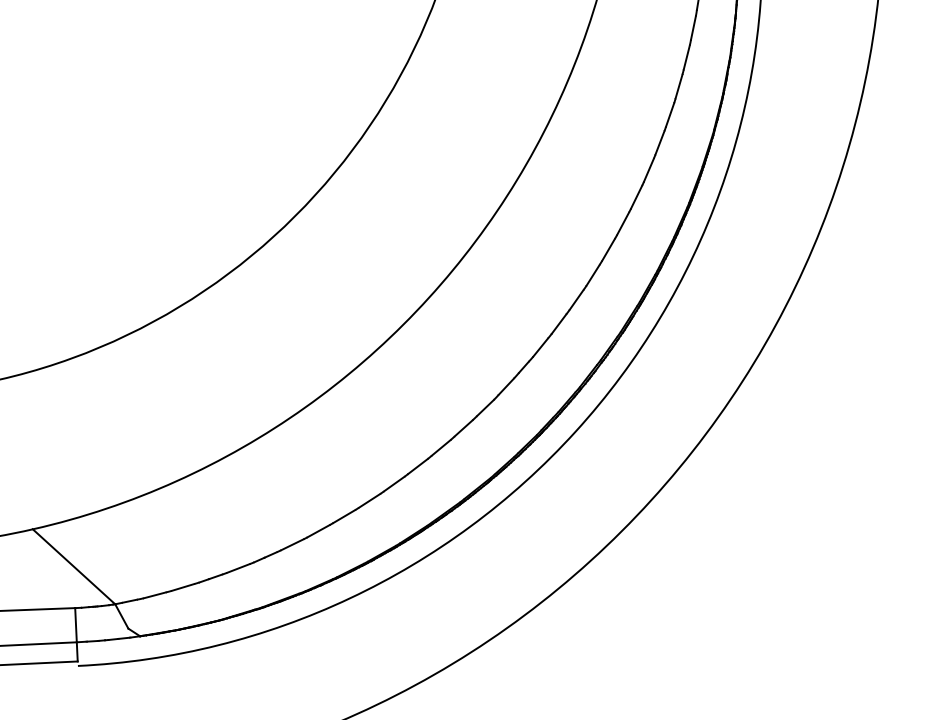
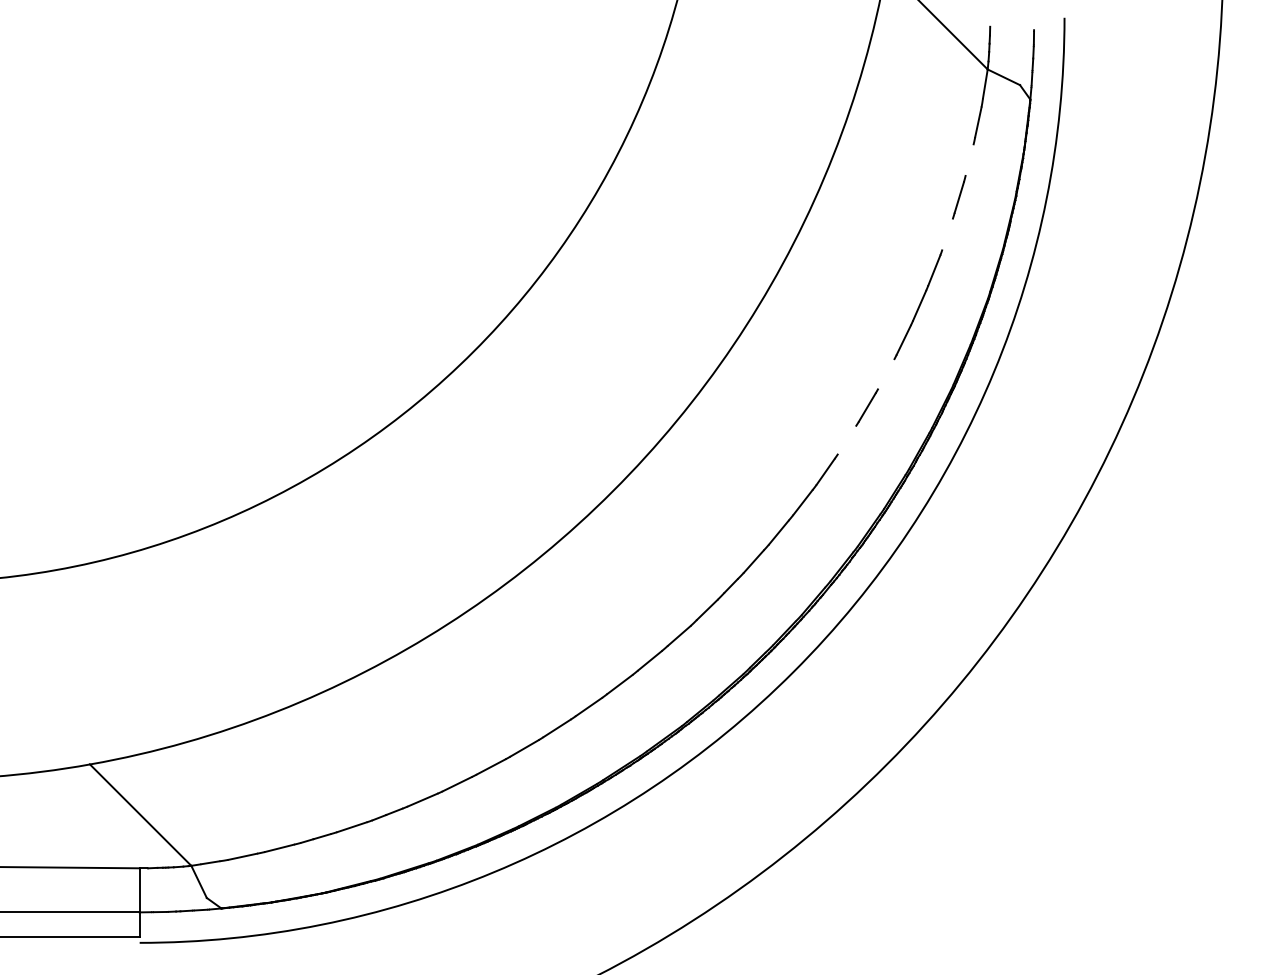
line: (693, 28) -> (969, 160), removed
line: (678, 86) -> (947, 234), removed
line: (636, 196) -> (886, 373), removed
line: (608, 249) -> (846, 439), removed

